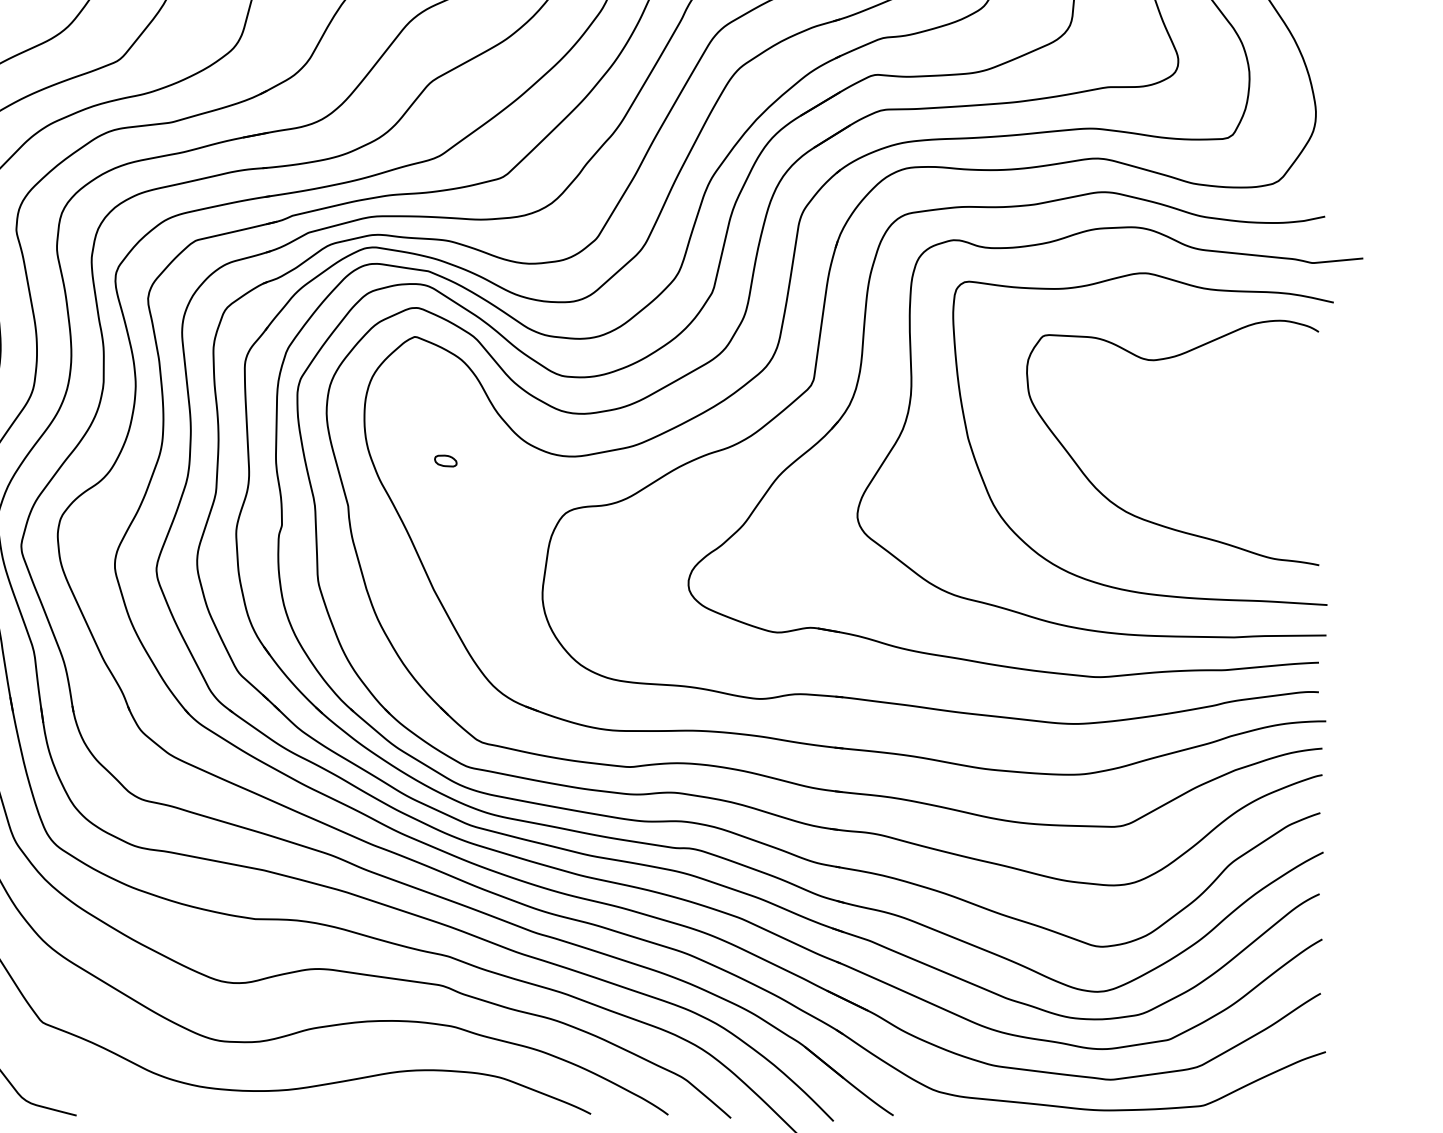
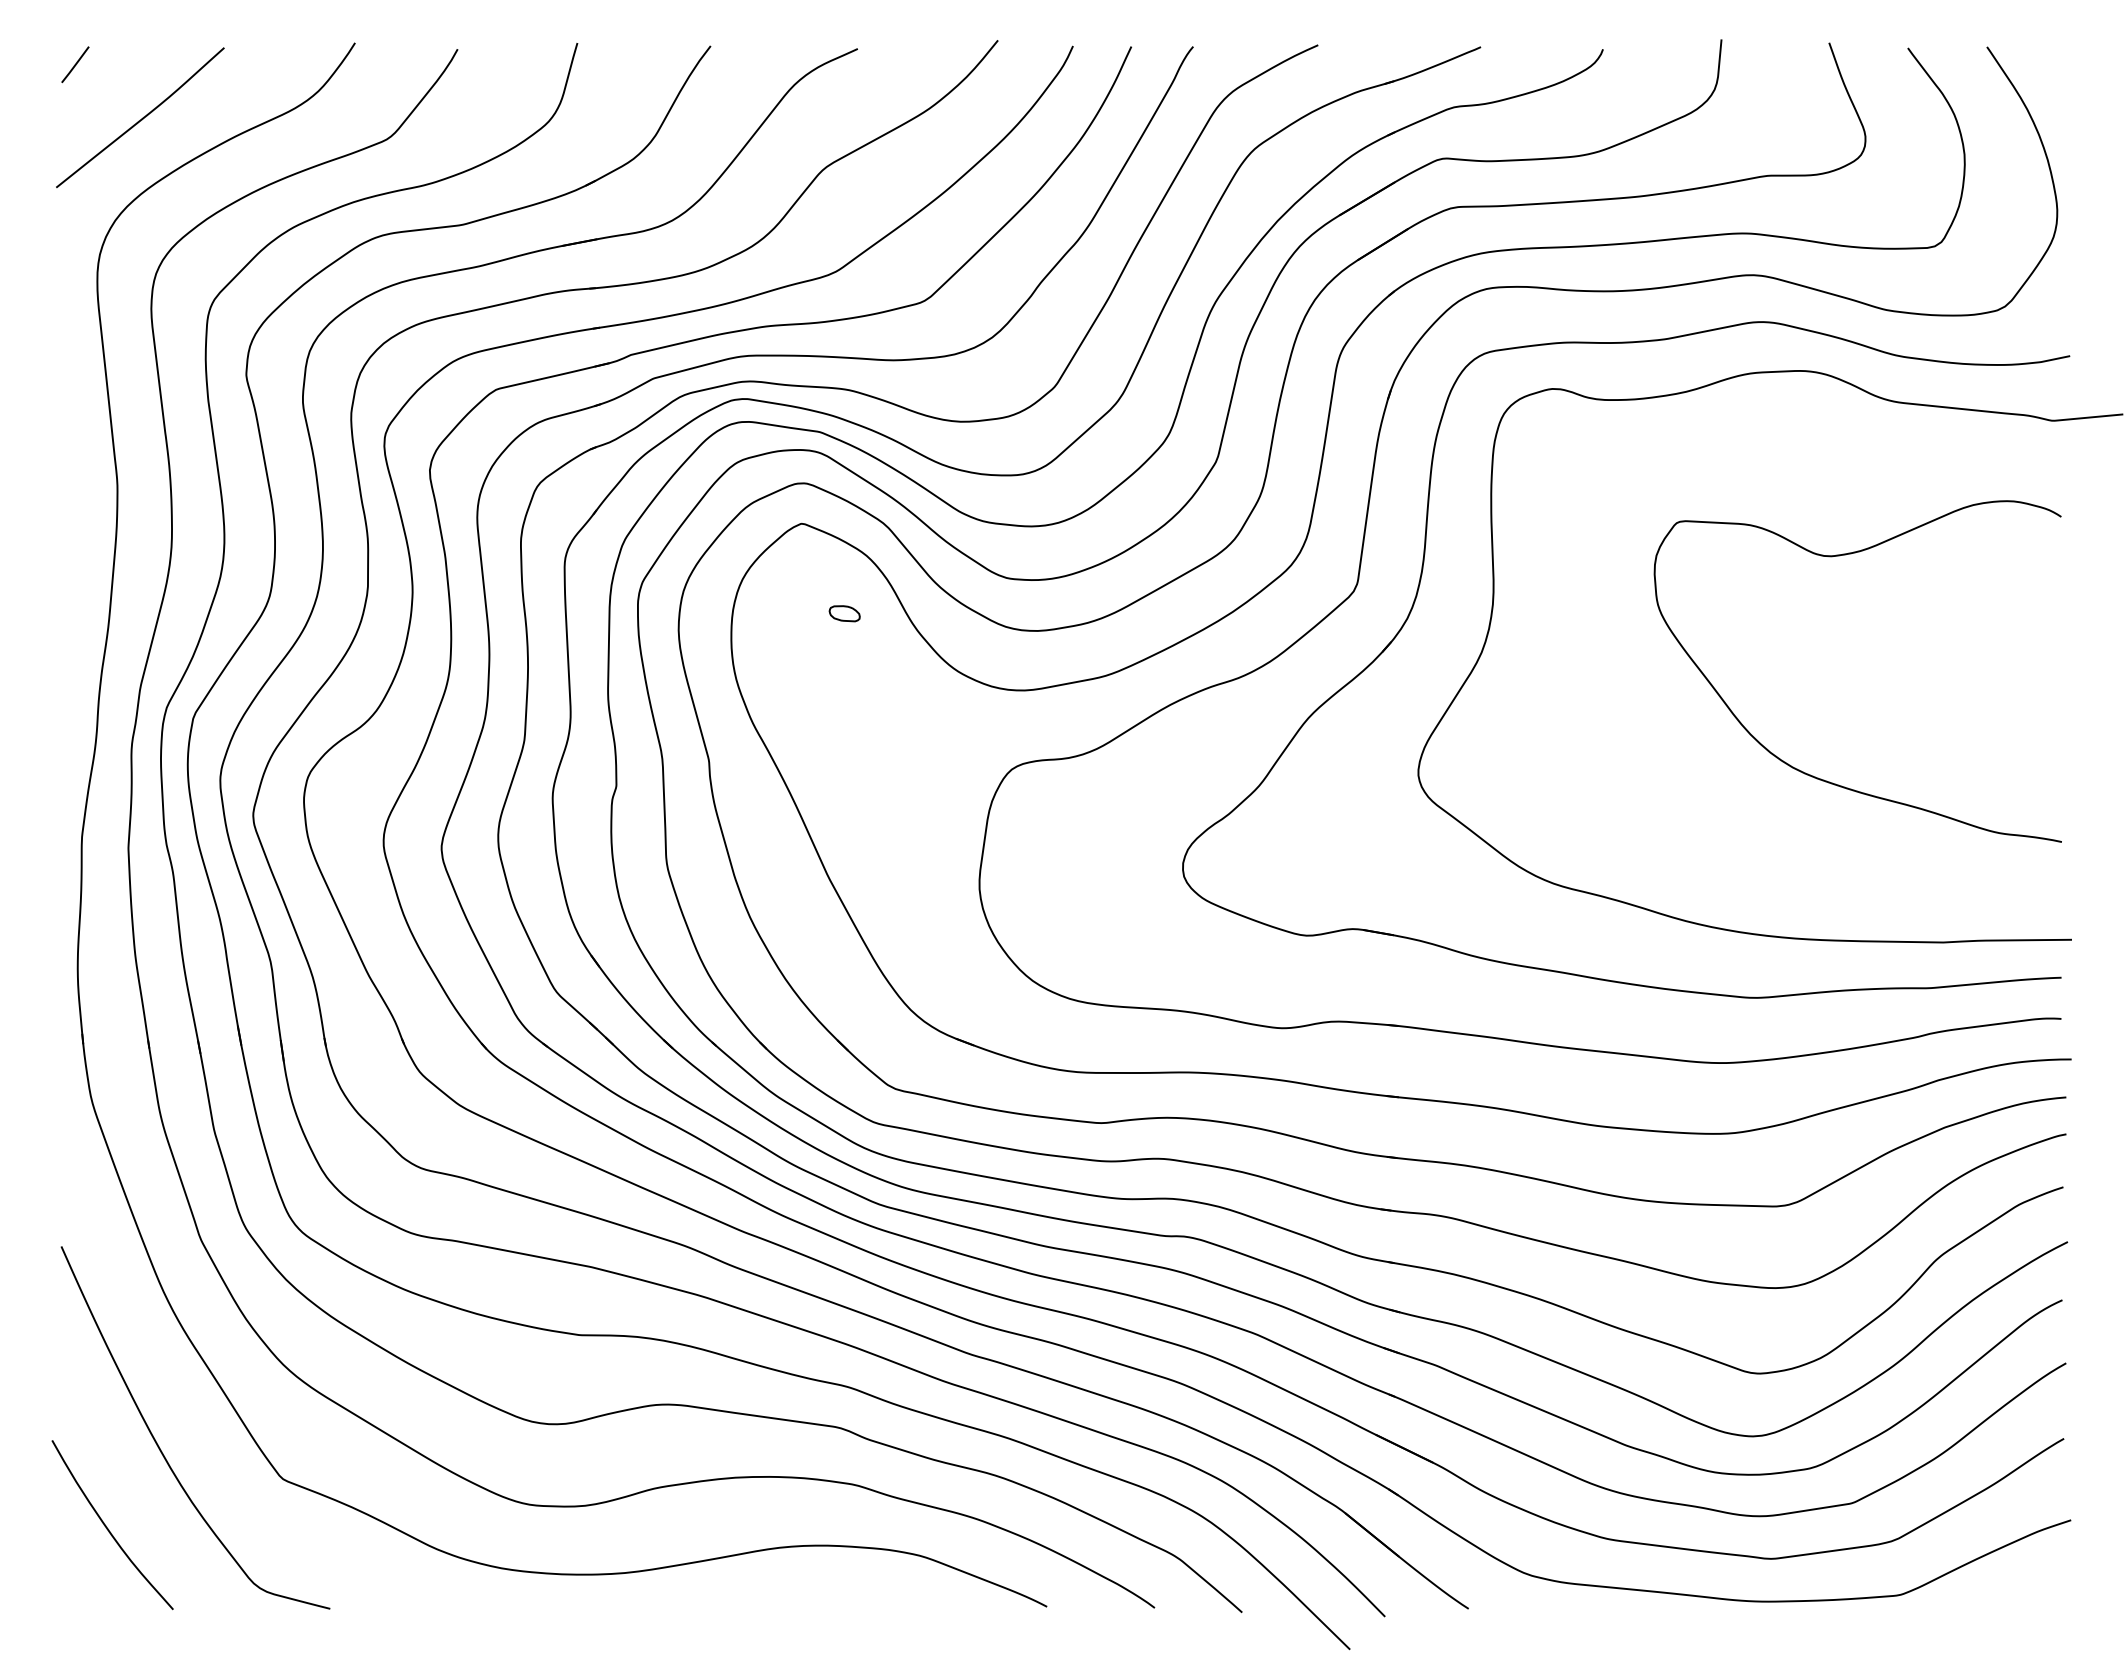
part: (445, 460) -> (844, 613), moved
curve: (1102, 583) -> (1759, 867), removed

